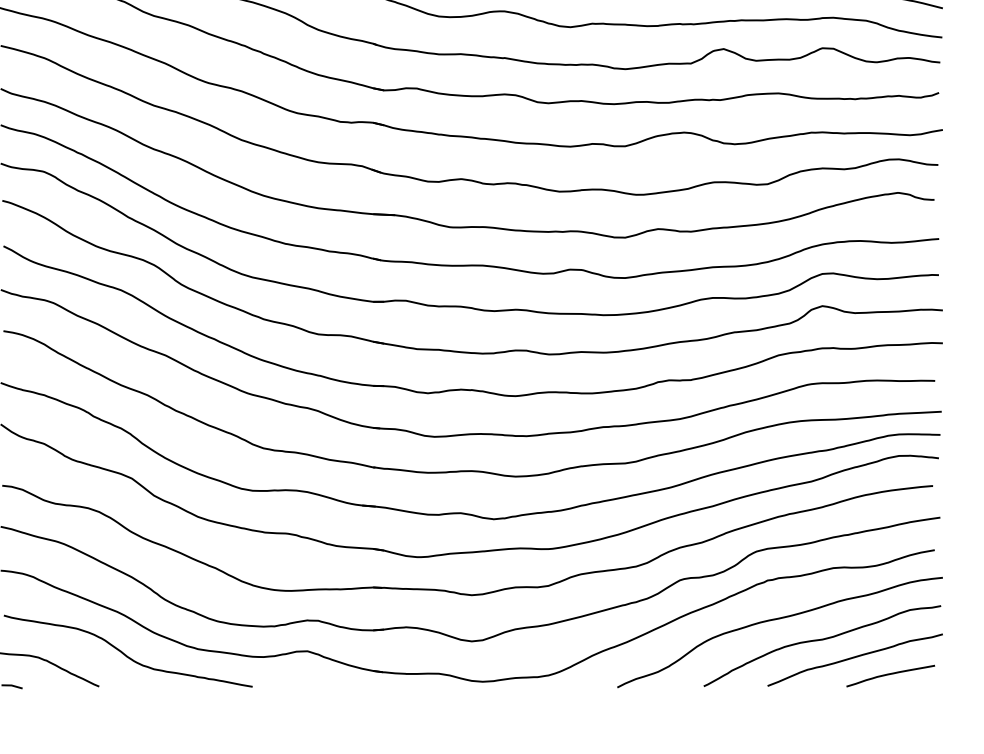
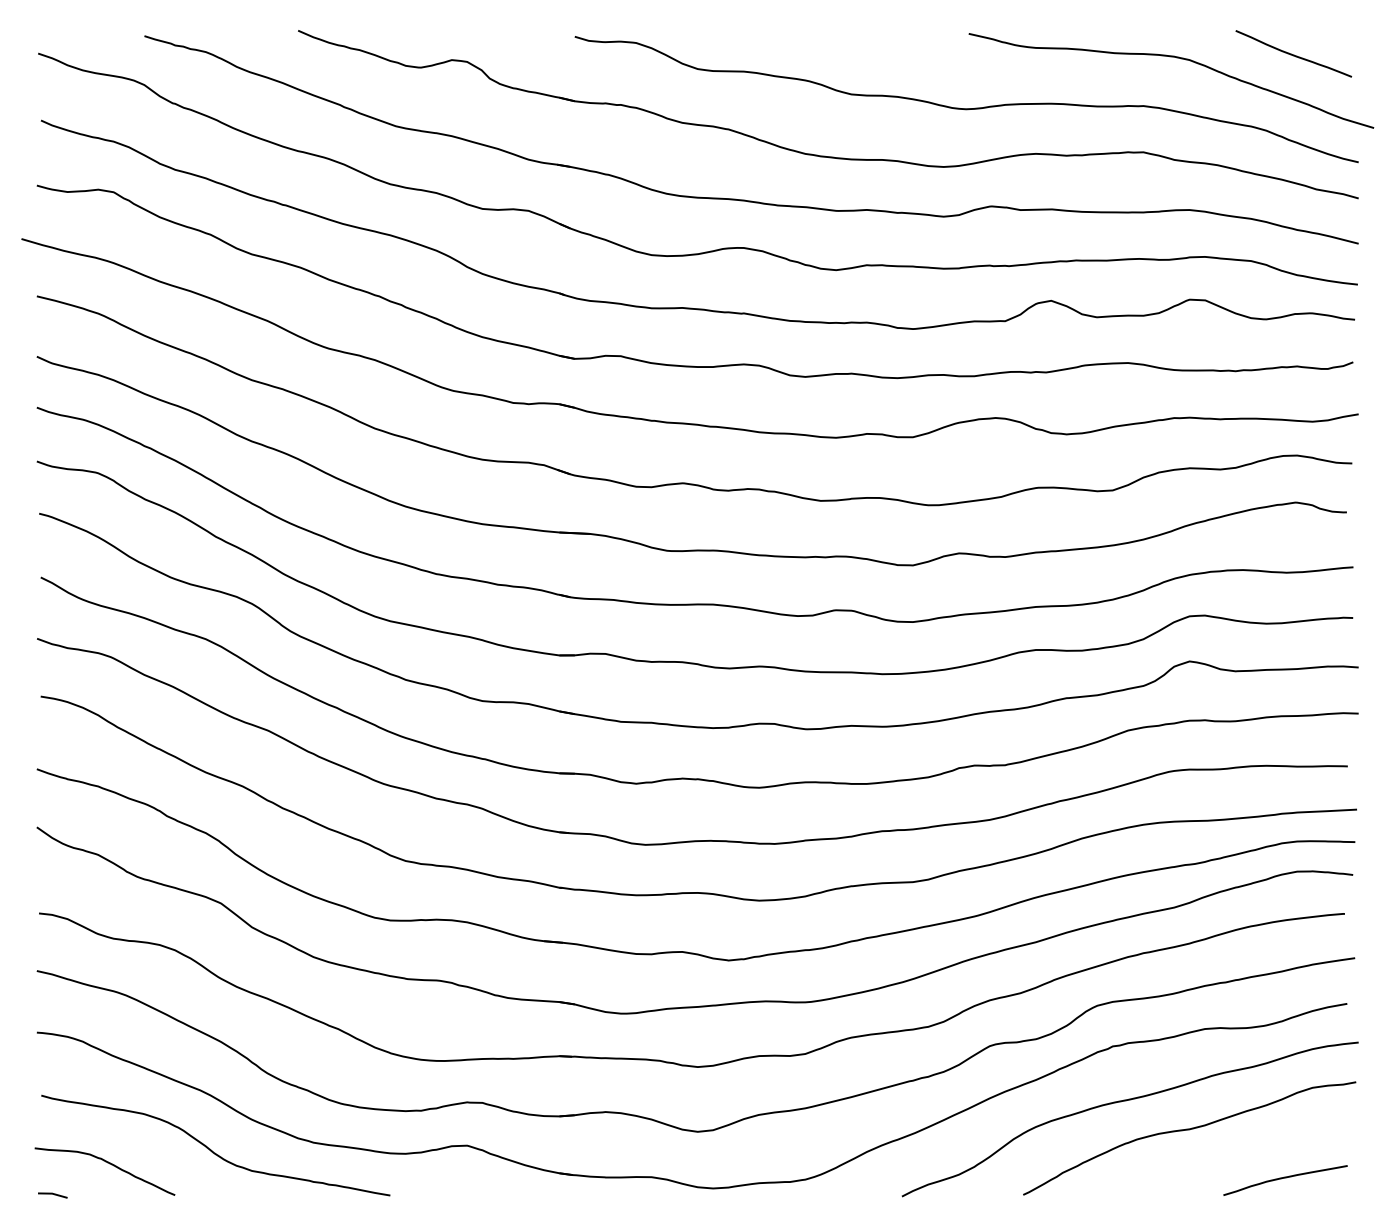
curve: (854, 658) -> (1234, 1155), removed

